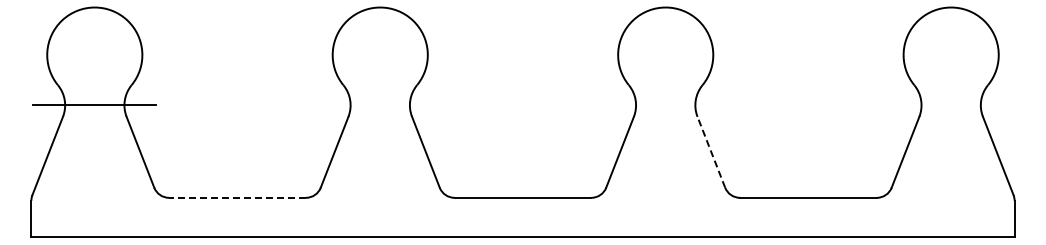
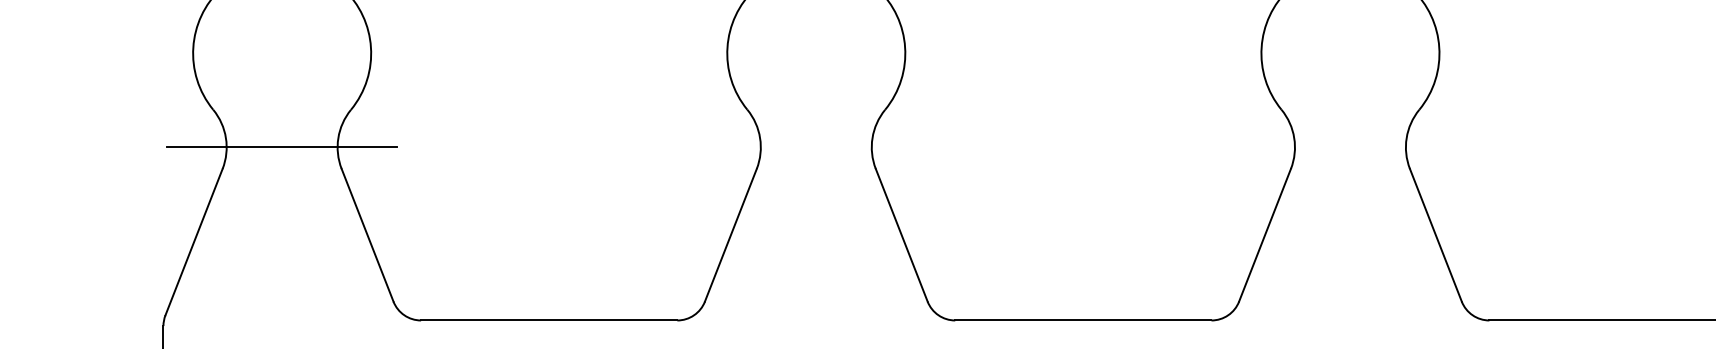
line: (711, 151) -> (1436, 233), dashed -> solid
line: (237, 197) -> (549, 319), dashed -> solid

